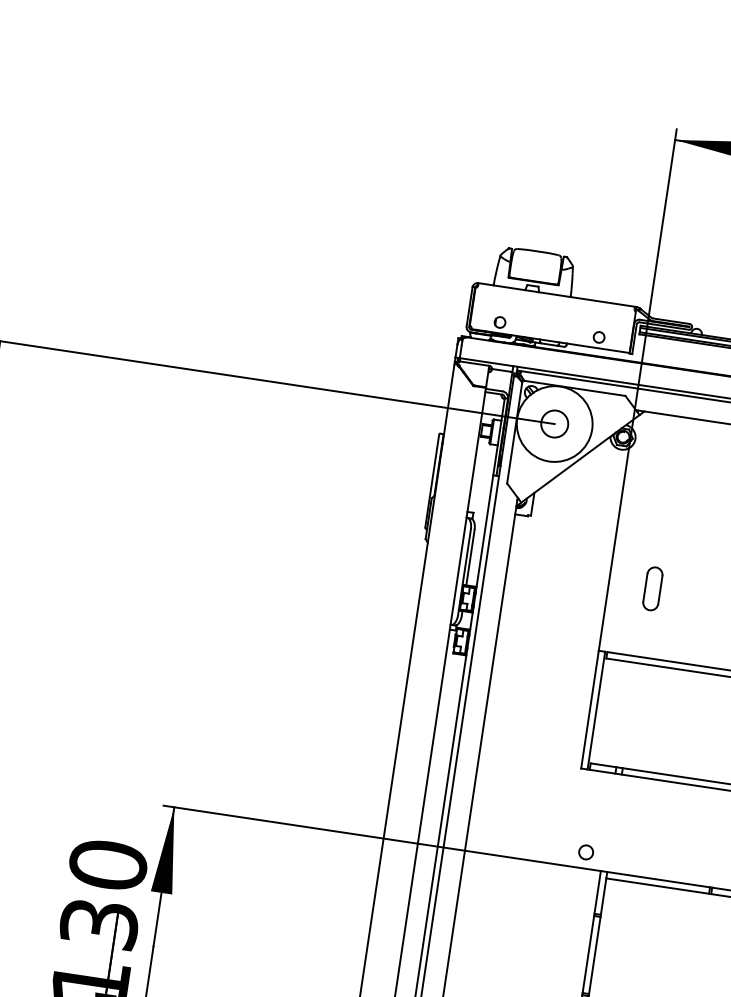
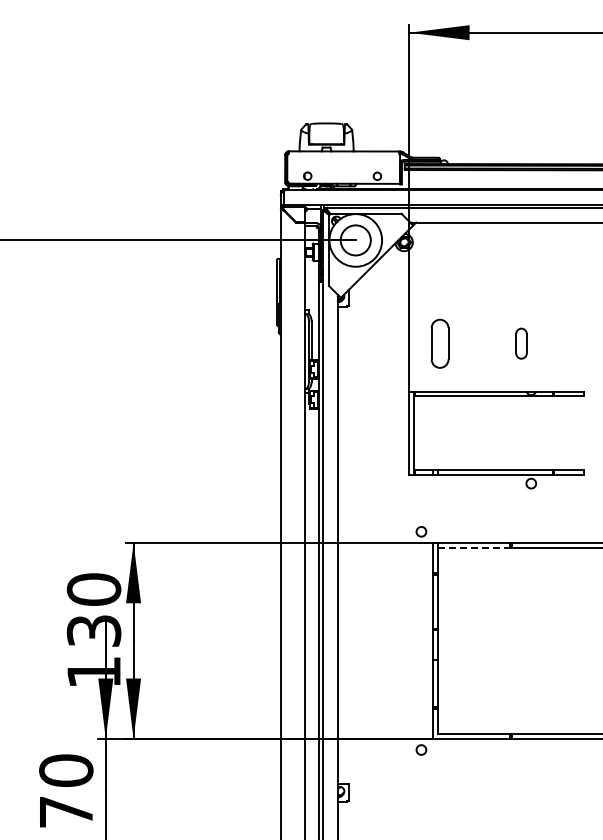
circle: (554, 424) -> (355, 240), size x1.6
part: (653, 588) -> (440, 343), size x1.6
line: (658, 886) -> (474, 547), solid -> dashed

